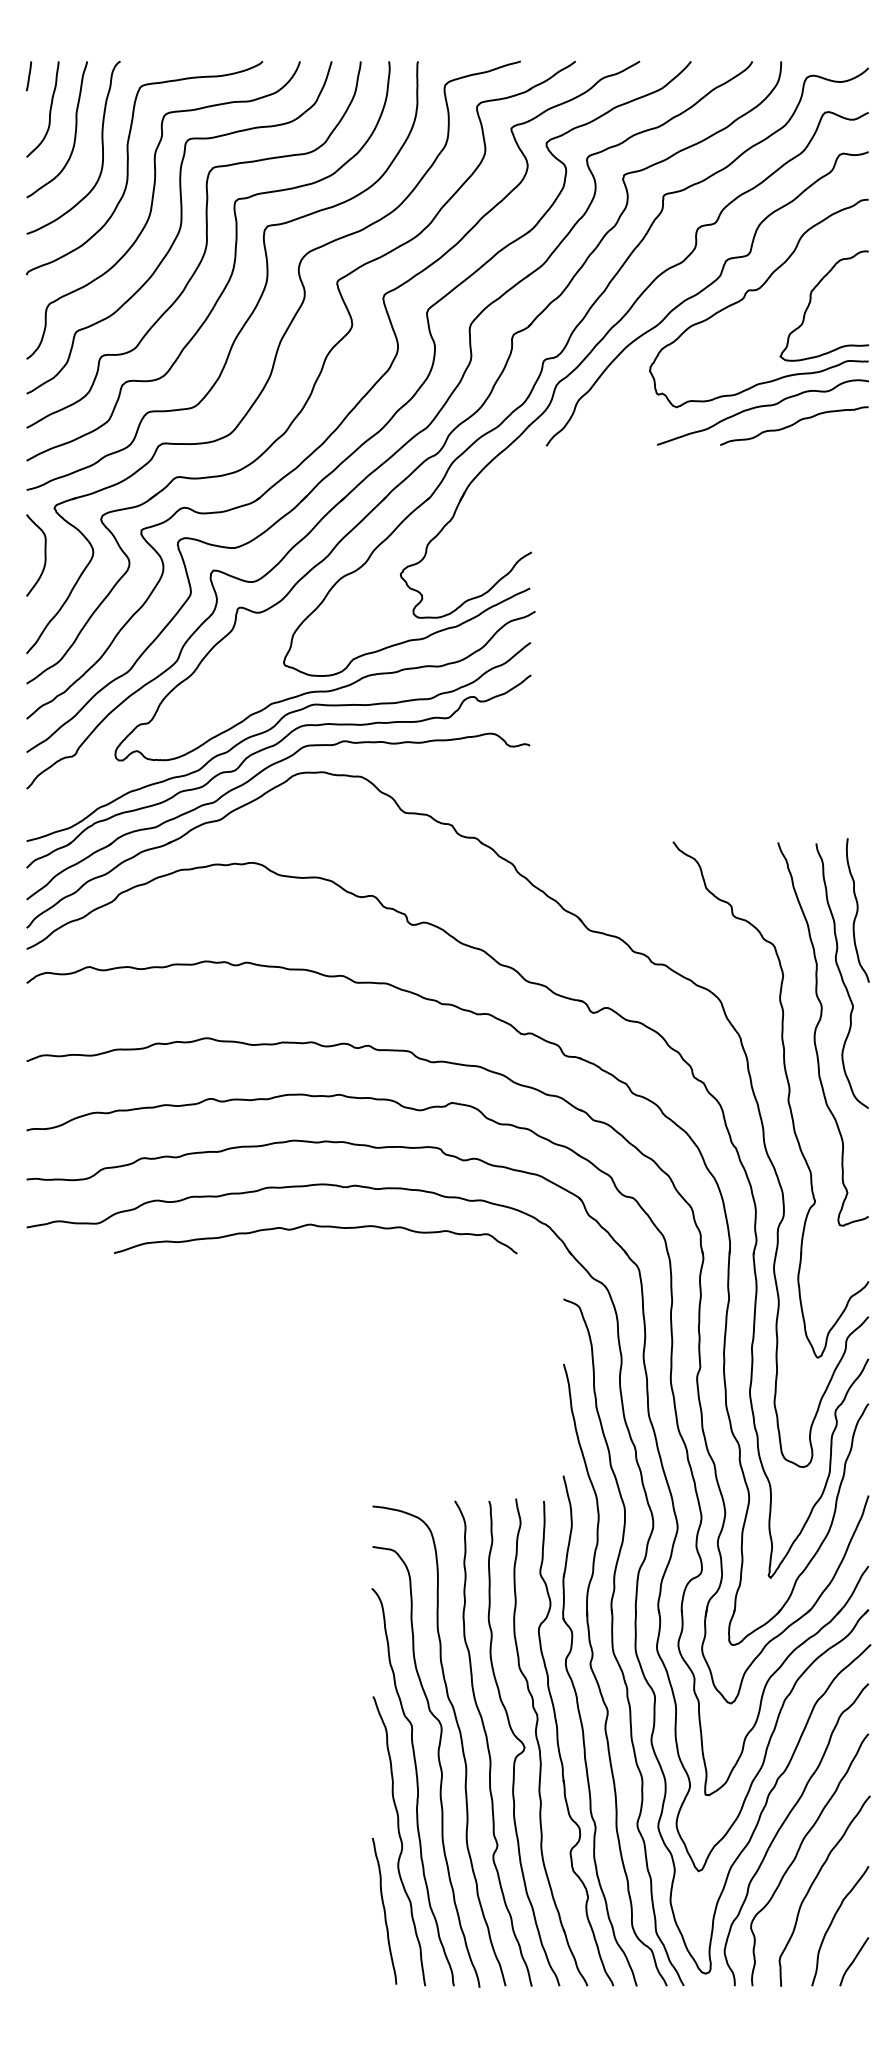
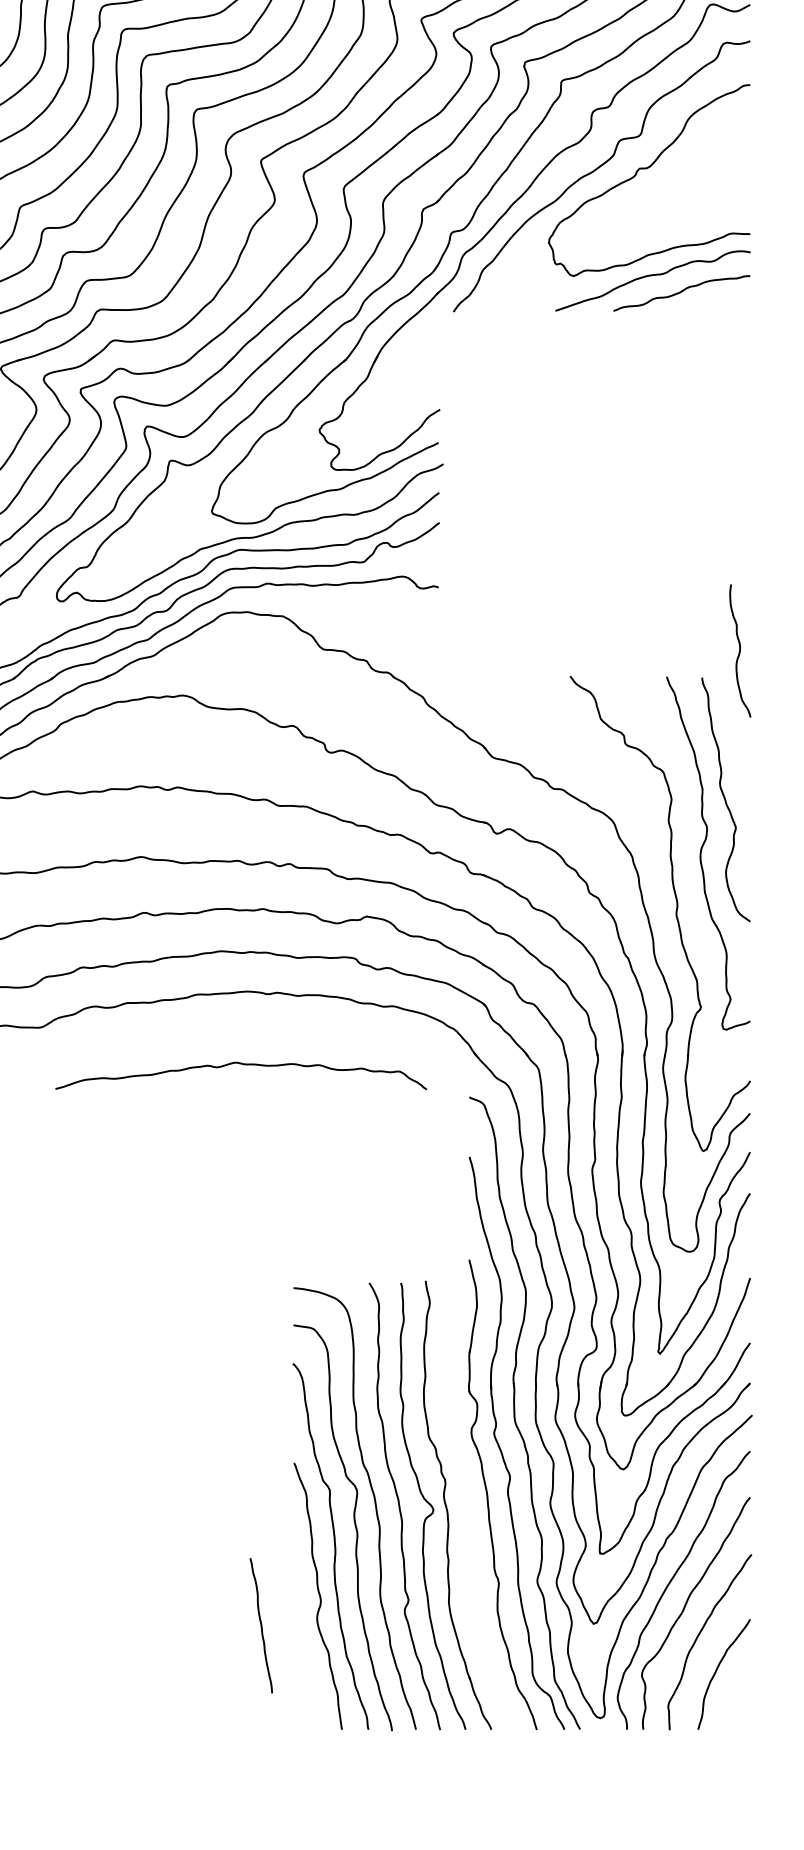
curve: (811, 301) -> (697, 178), removed
curve: (857, 910) -> (739, 651), moved
curve: (318, 1227) -> (243, 1065), moved
part: (559, 1745) -> (465, 1508), removed
curve: (384, 1910) -> (261, 1625), moved
curve: (854, 1961) -> (737, 1706), removed

